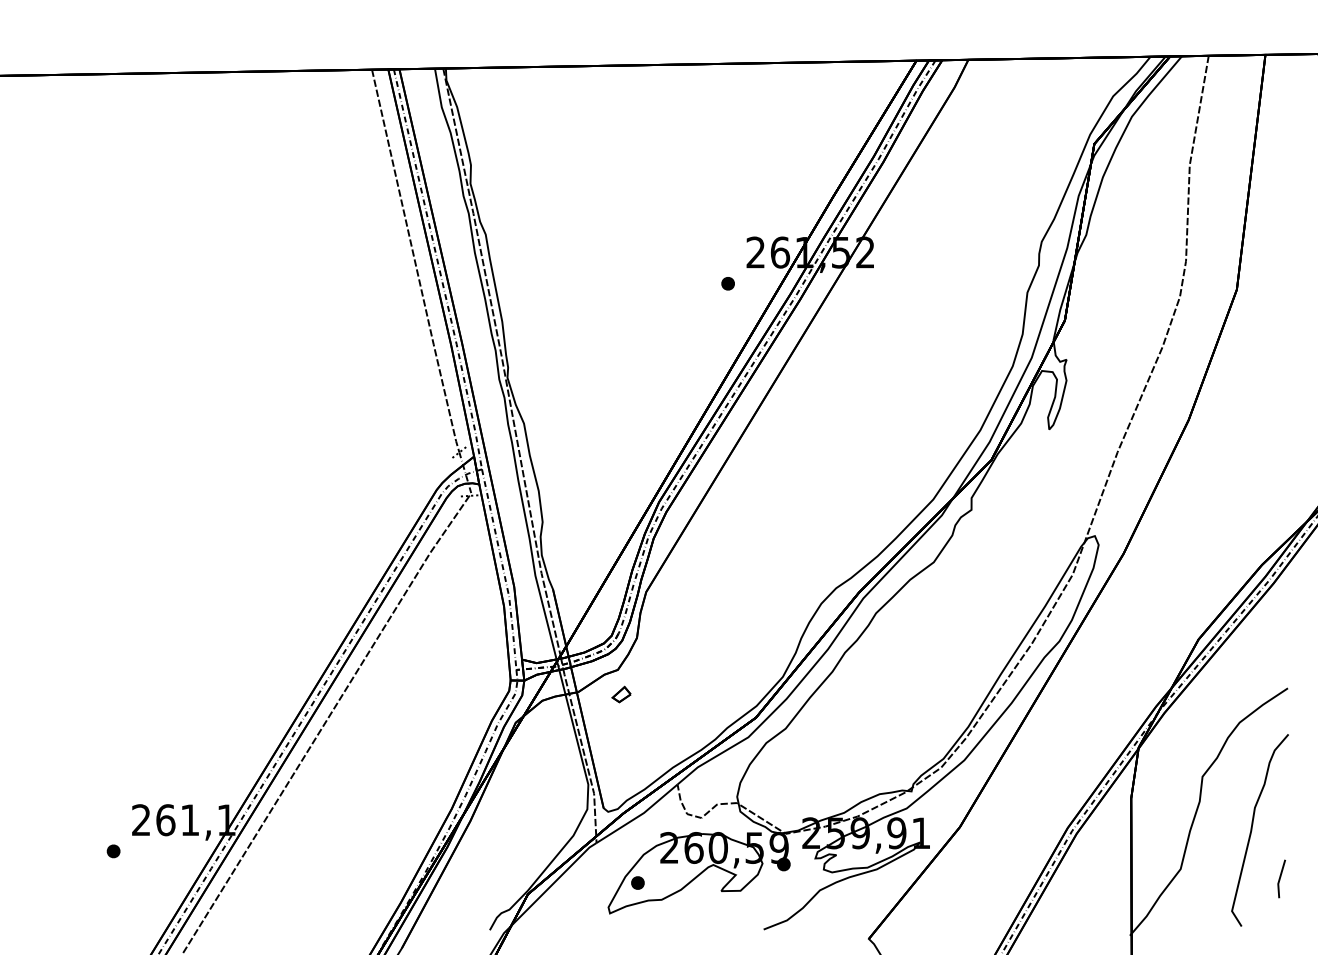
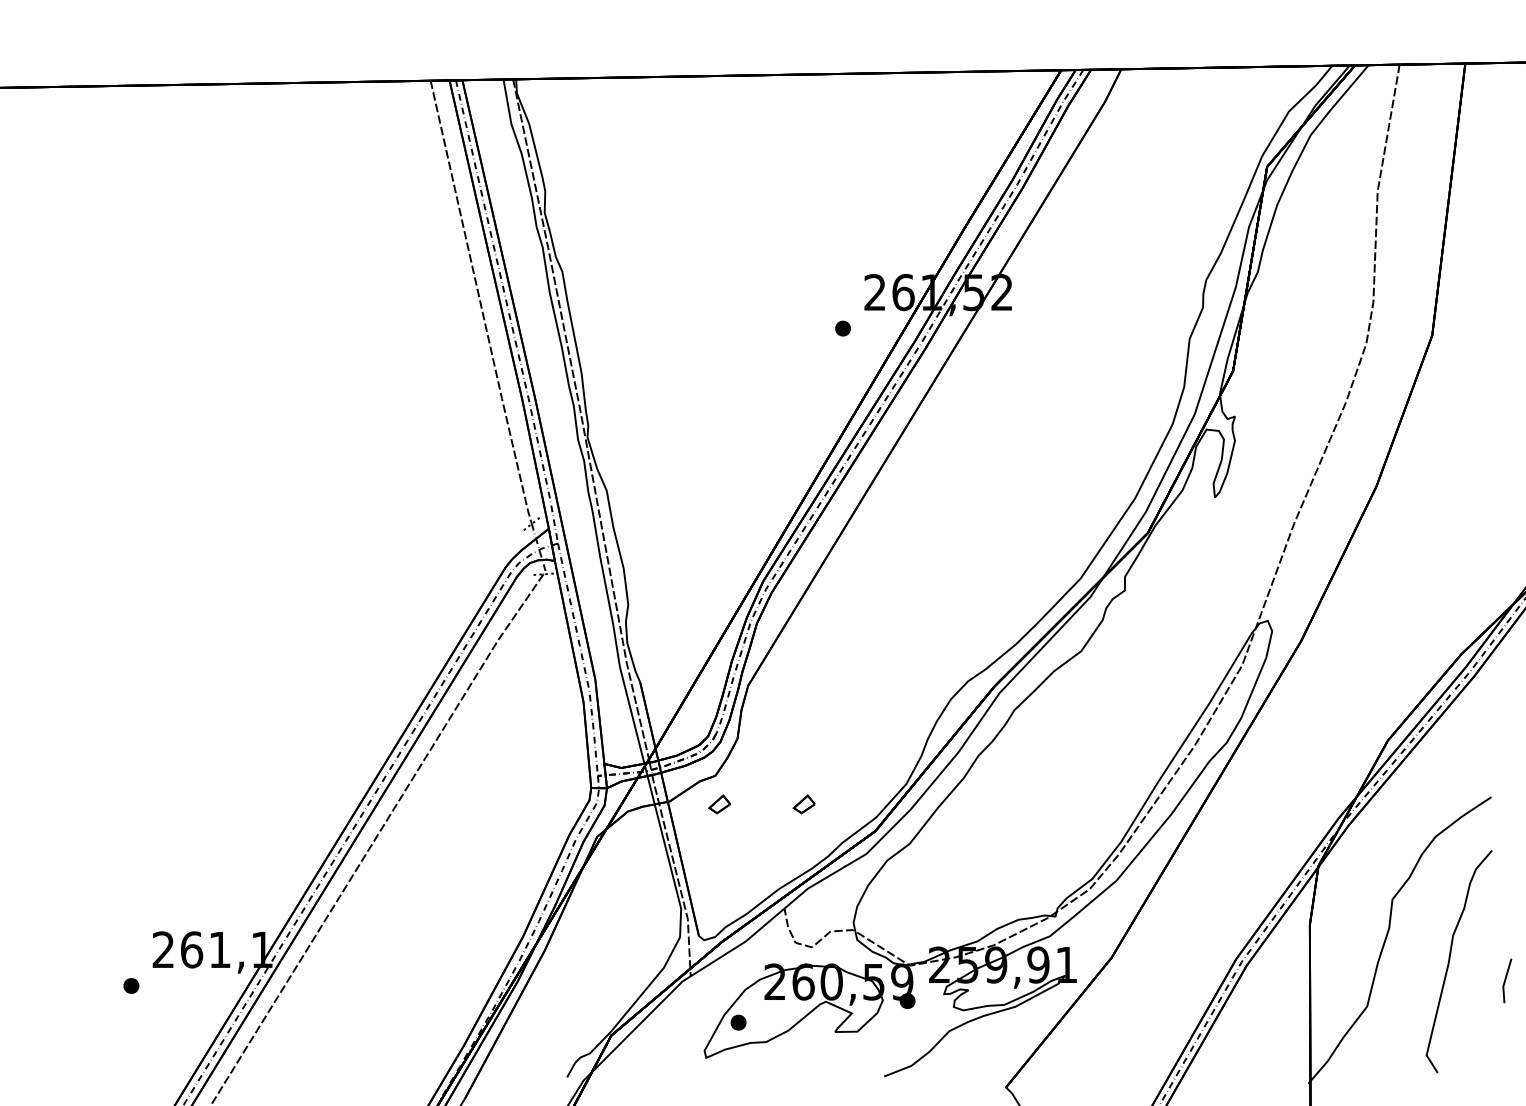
part: (694, 694) -> (804, 804), added
line: (1281, 877) -> (1507, 979), moved

